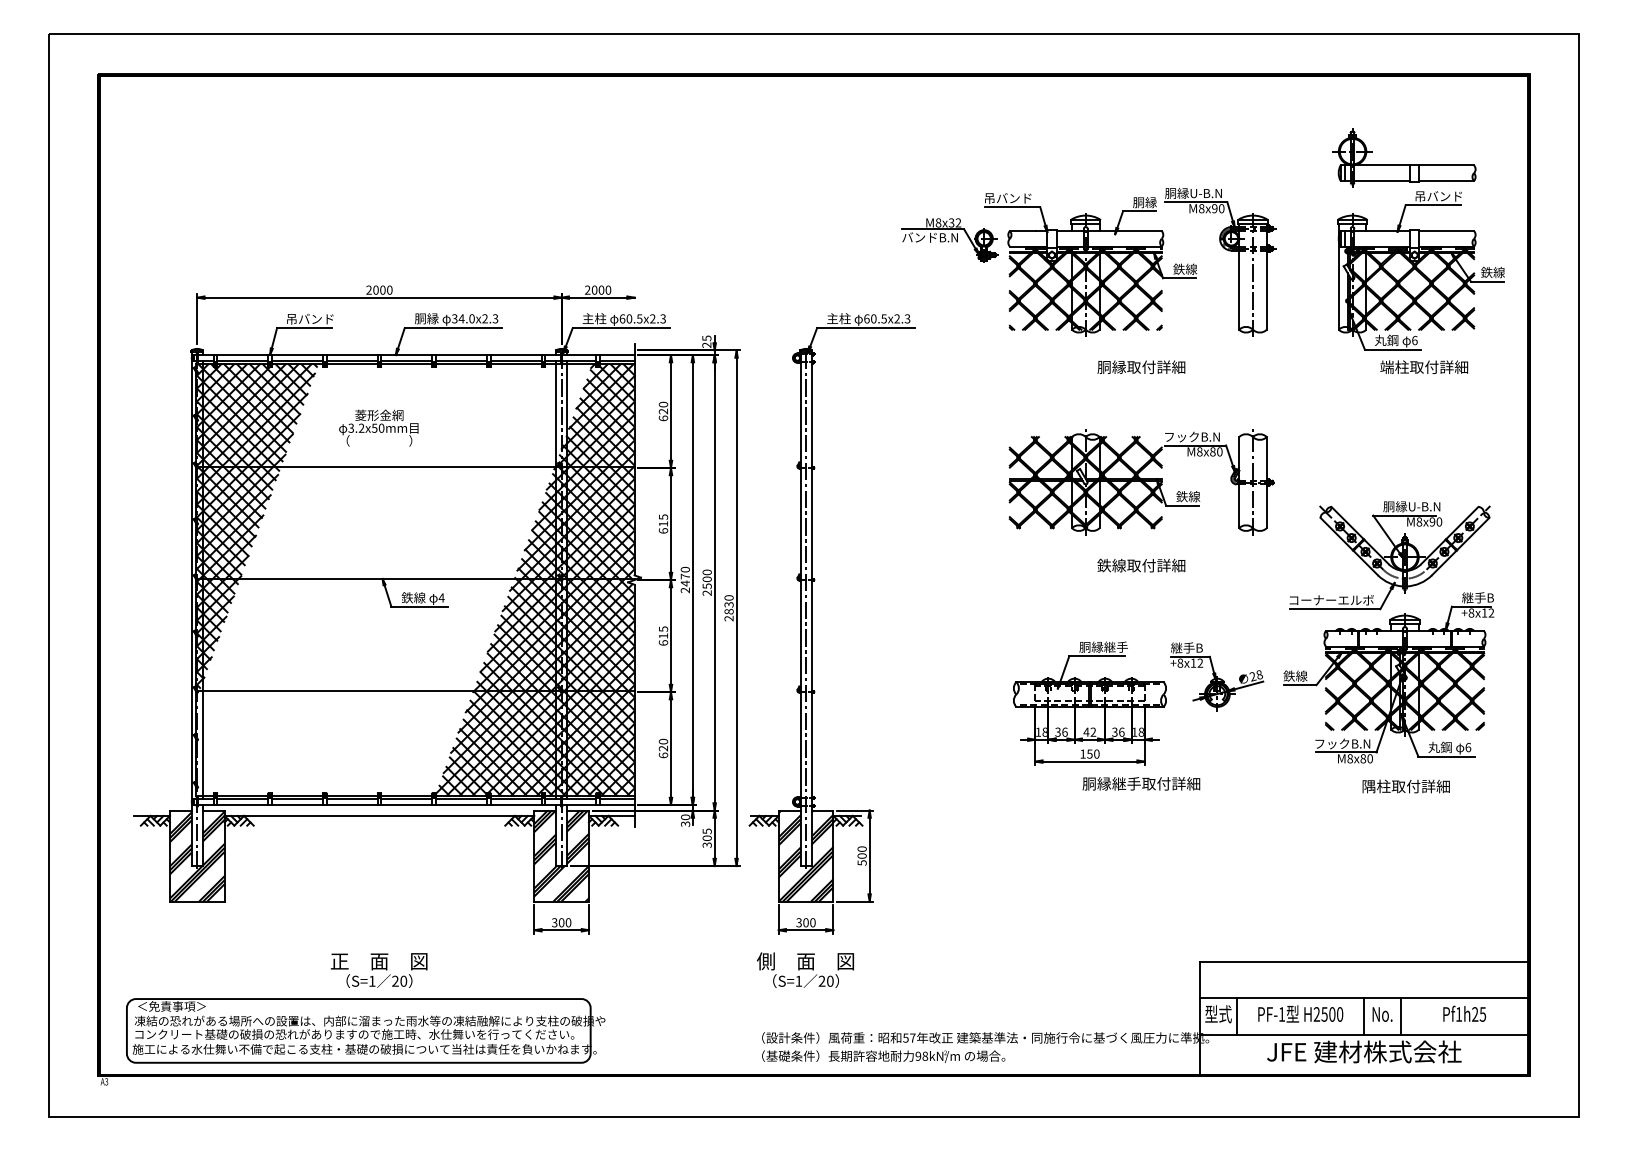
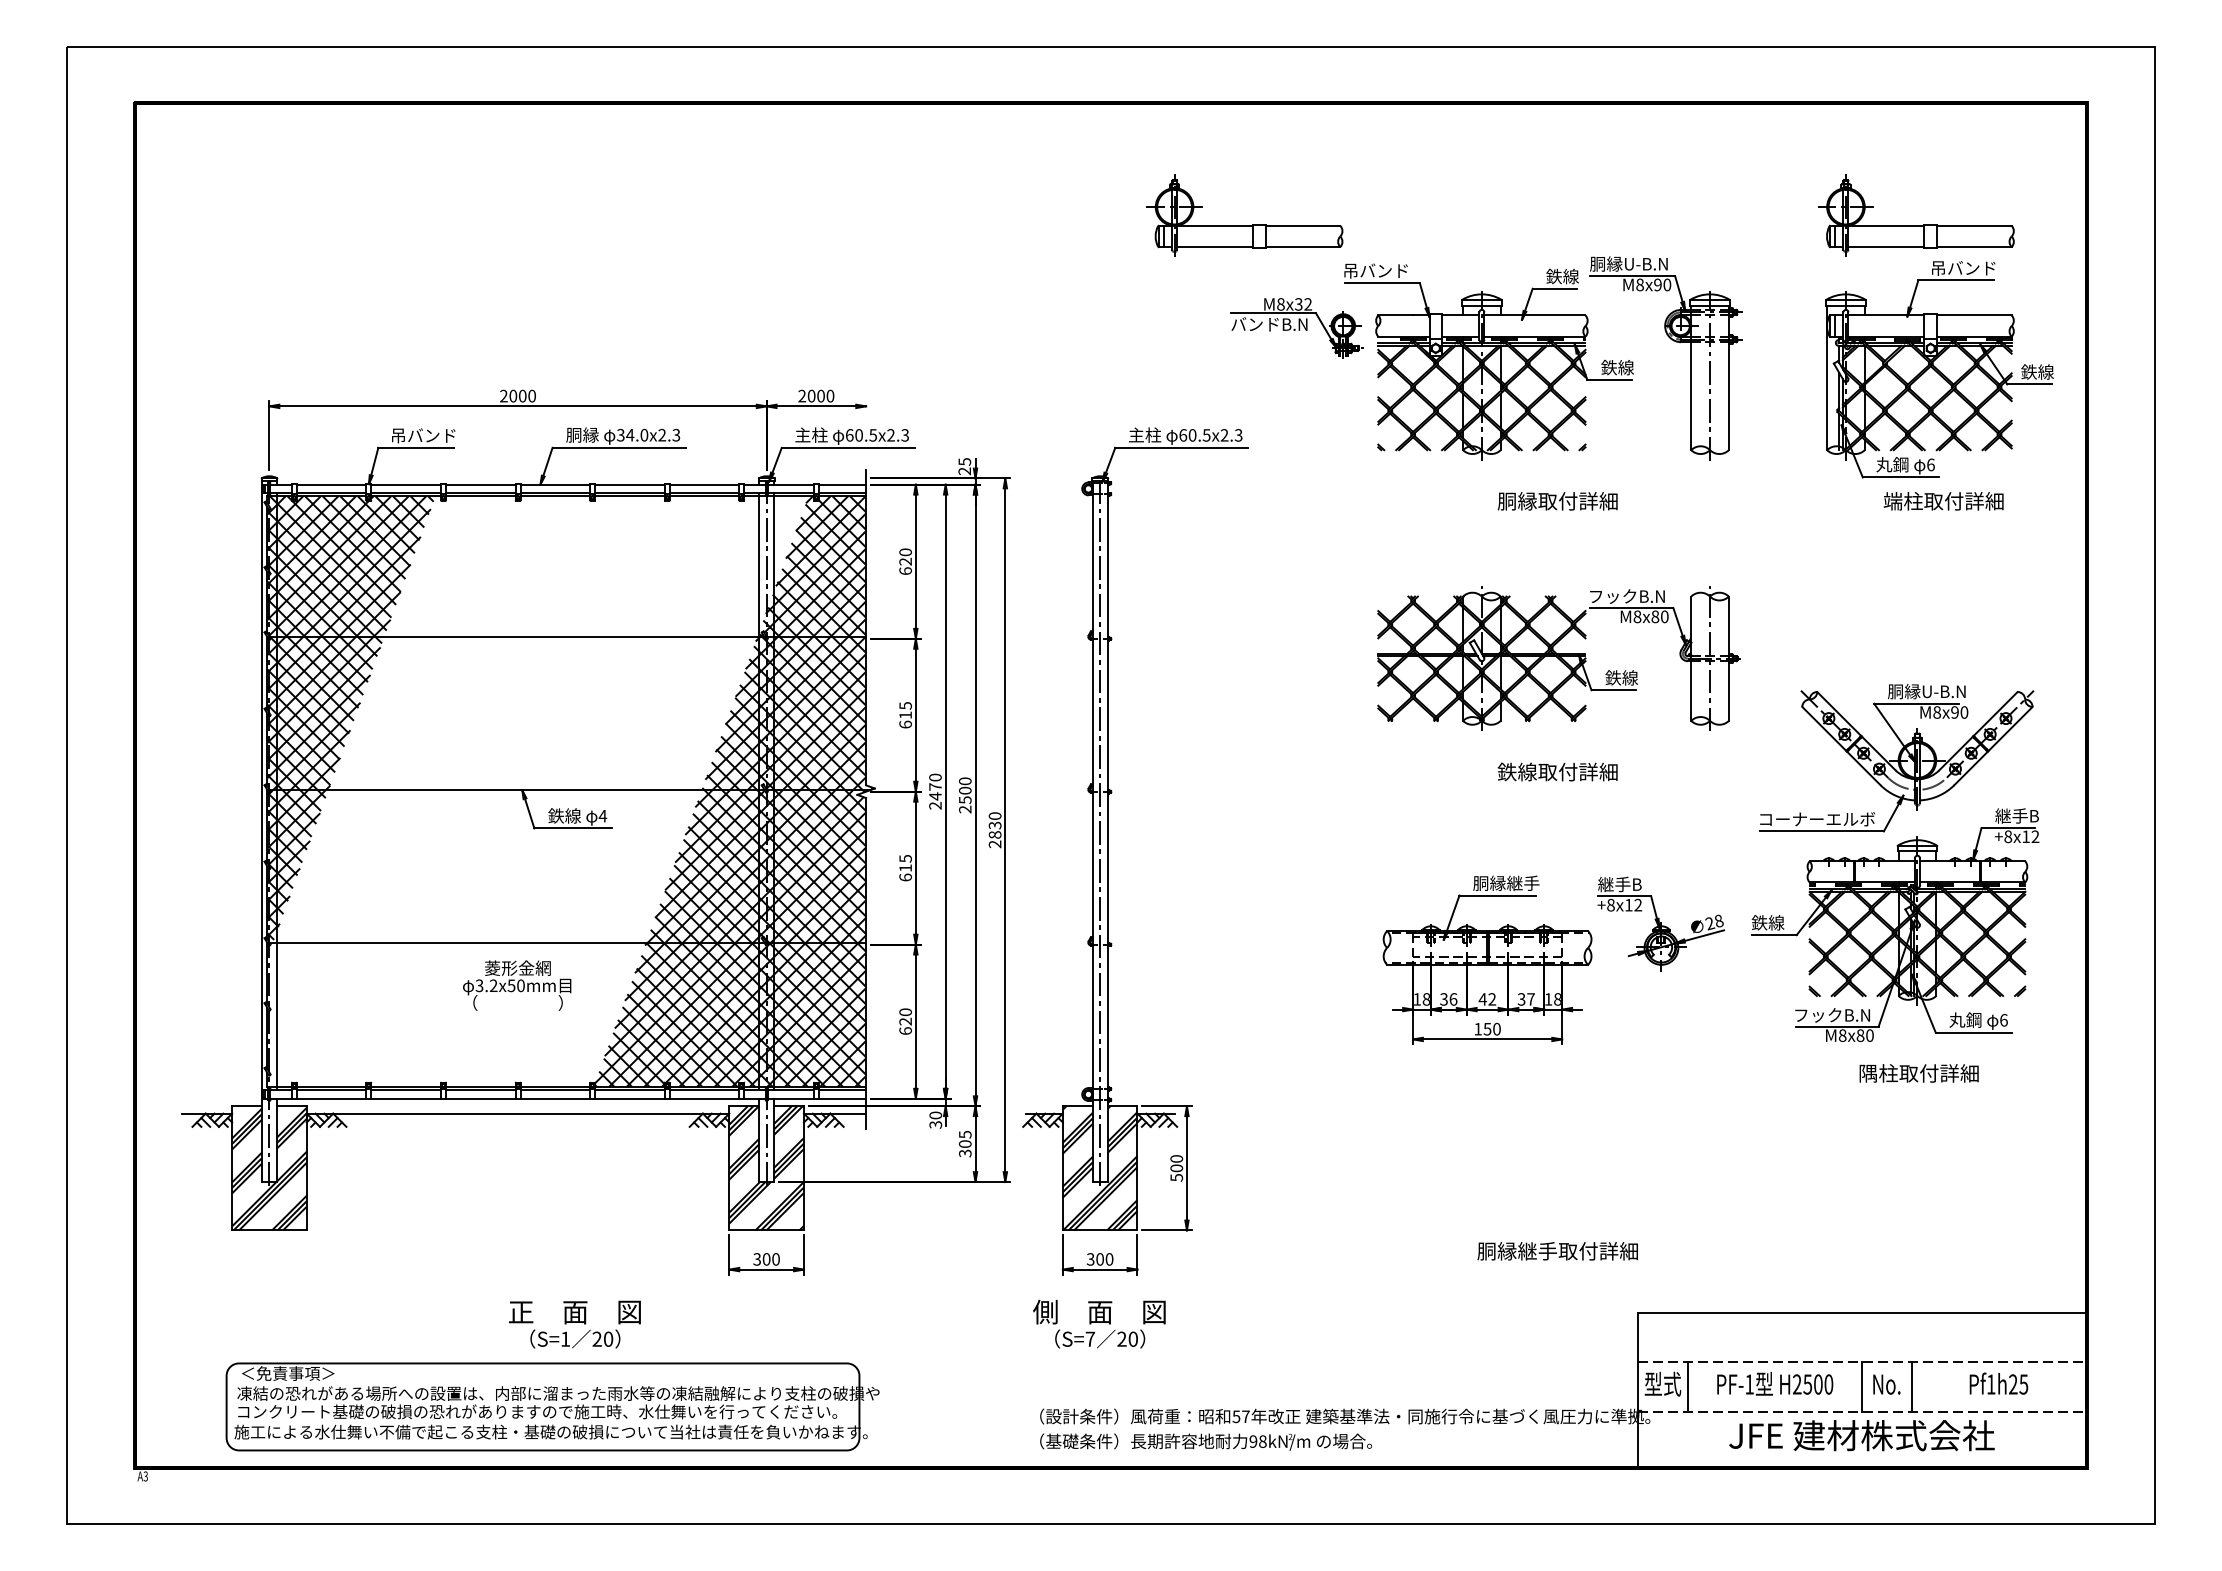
part: (912, 164) -> (1245, 224), added
text: (1144, 202) -> (1562, 276), 胴縁 -> 鉄線
text: (378, 427) -> (516, 984), moved
text: (1121, 731) -> (1530, 998), 36 -> 37
text: (1141, 783) -> (1557, 1250), moved
text: (378, 970) -> (574, 1324), moved
text: (798, 980) -> (1089, 1338), S=1 -> S=7
line: (1364, 998) -> (1862, 1362), solid -> dashed
part: (365, 1030) -> (552, 1406), moved
line: (1364, 1034) -> (1862, 1411), solid -> dashed

